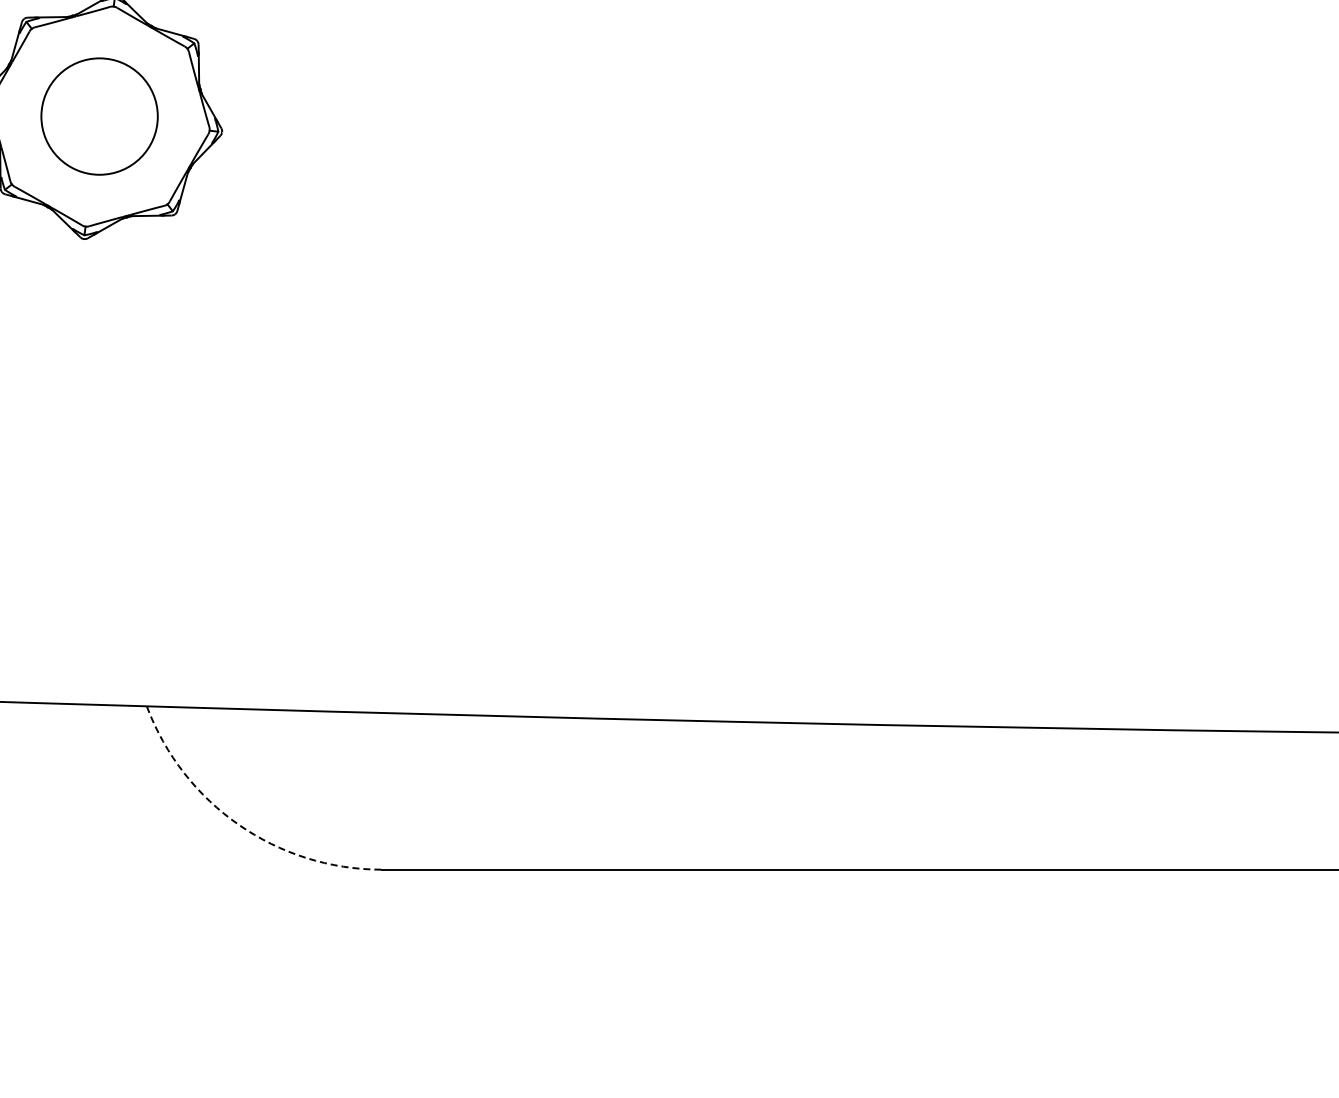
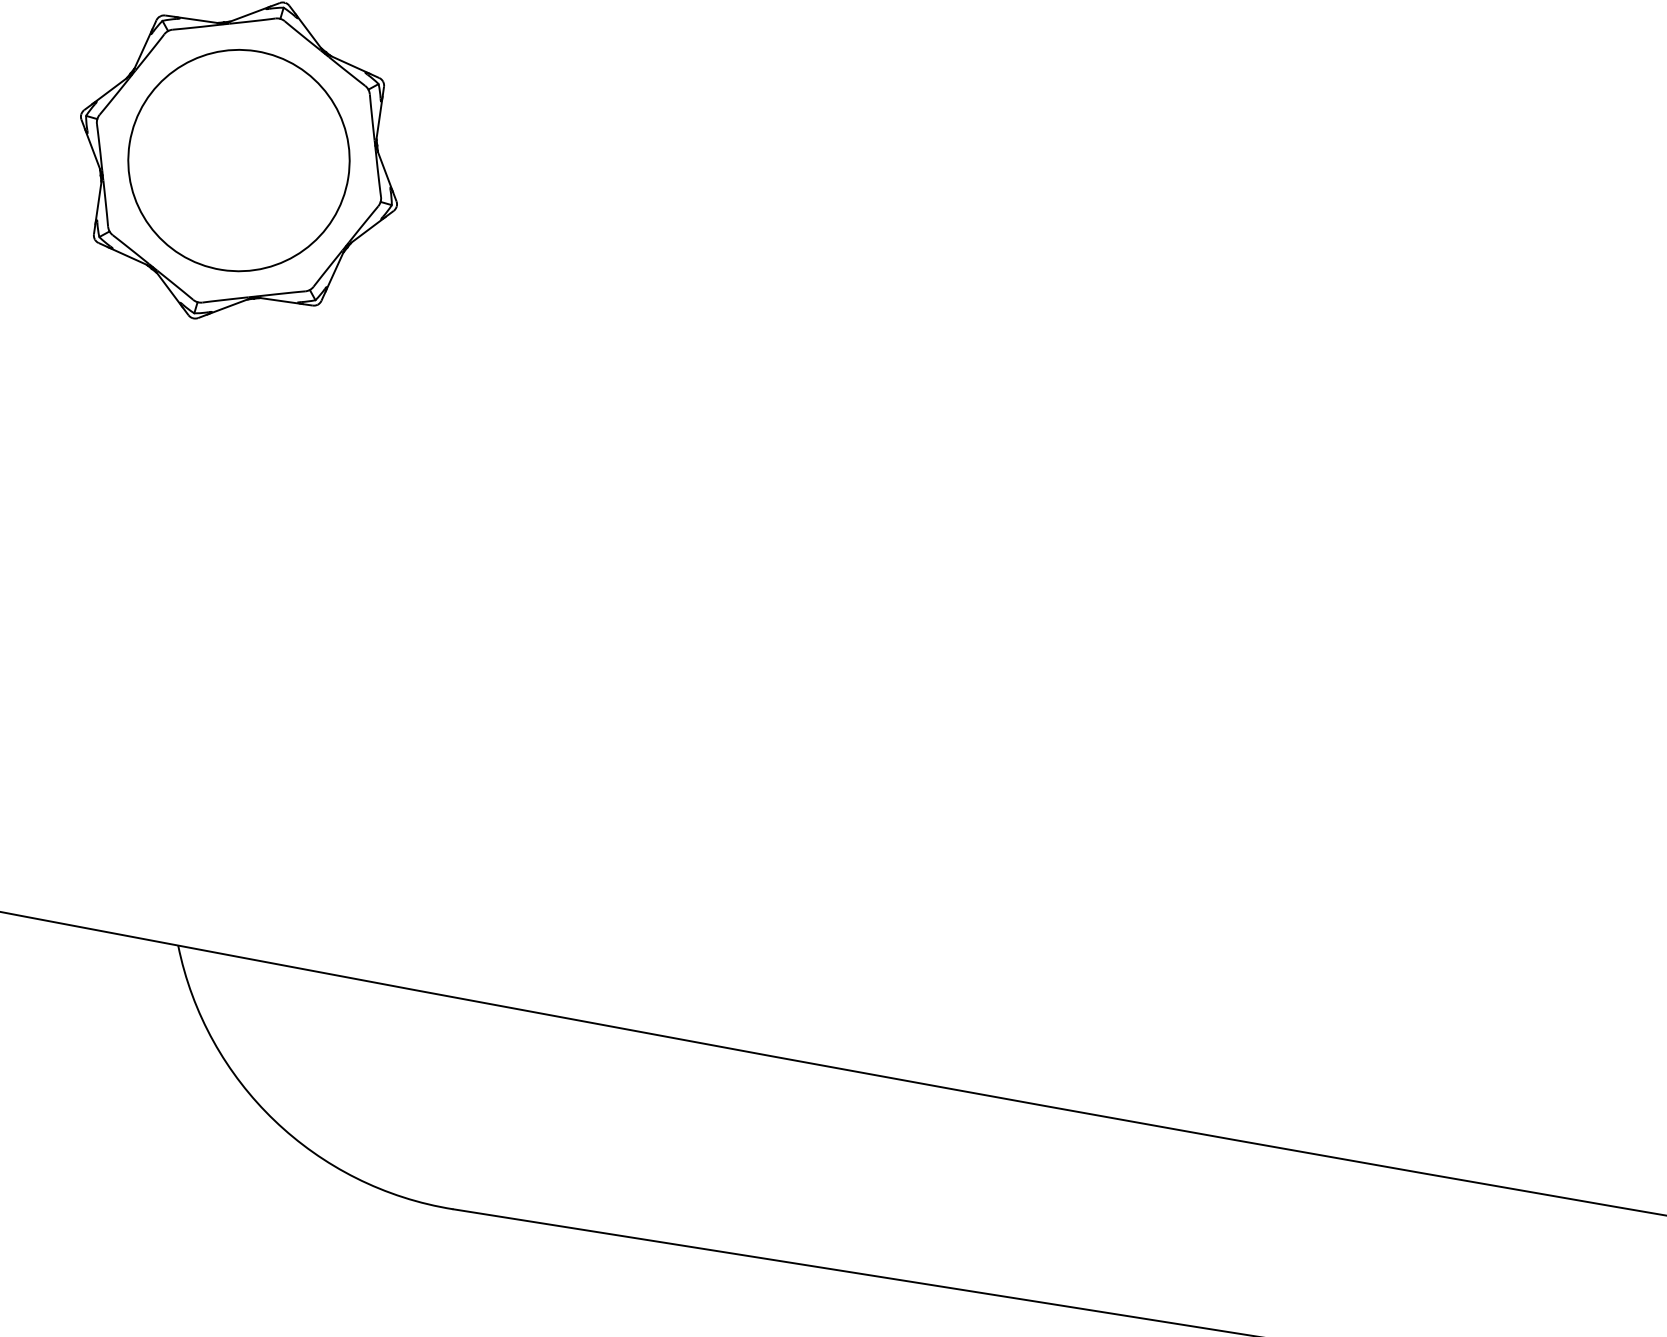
circle: (99, 116) -> (238, 160), size x1.43
arc: (238, 824) -> (274, 1119), dashed -> solid

